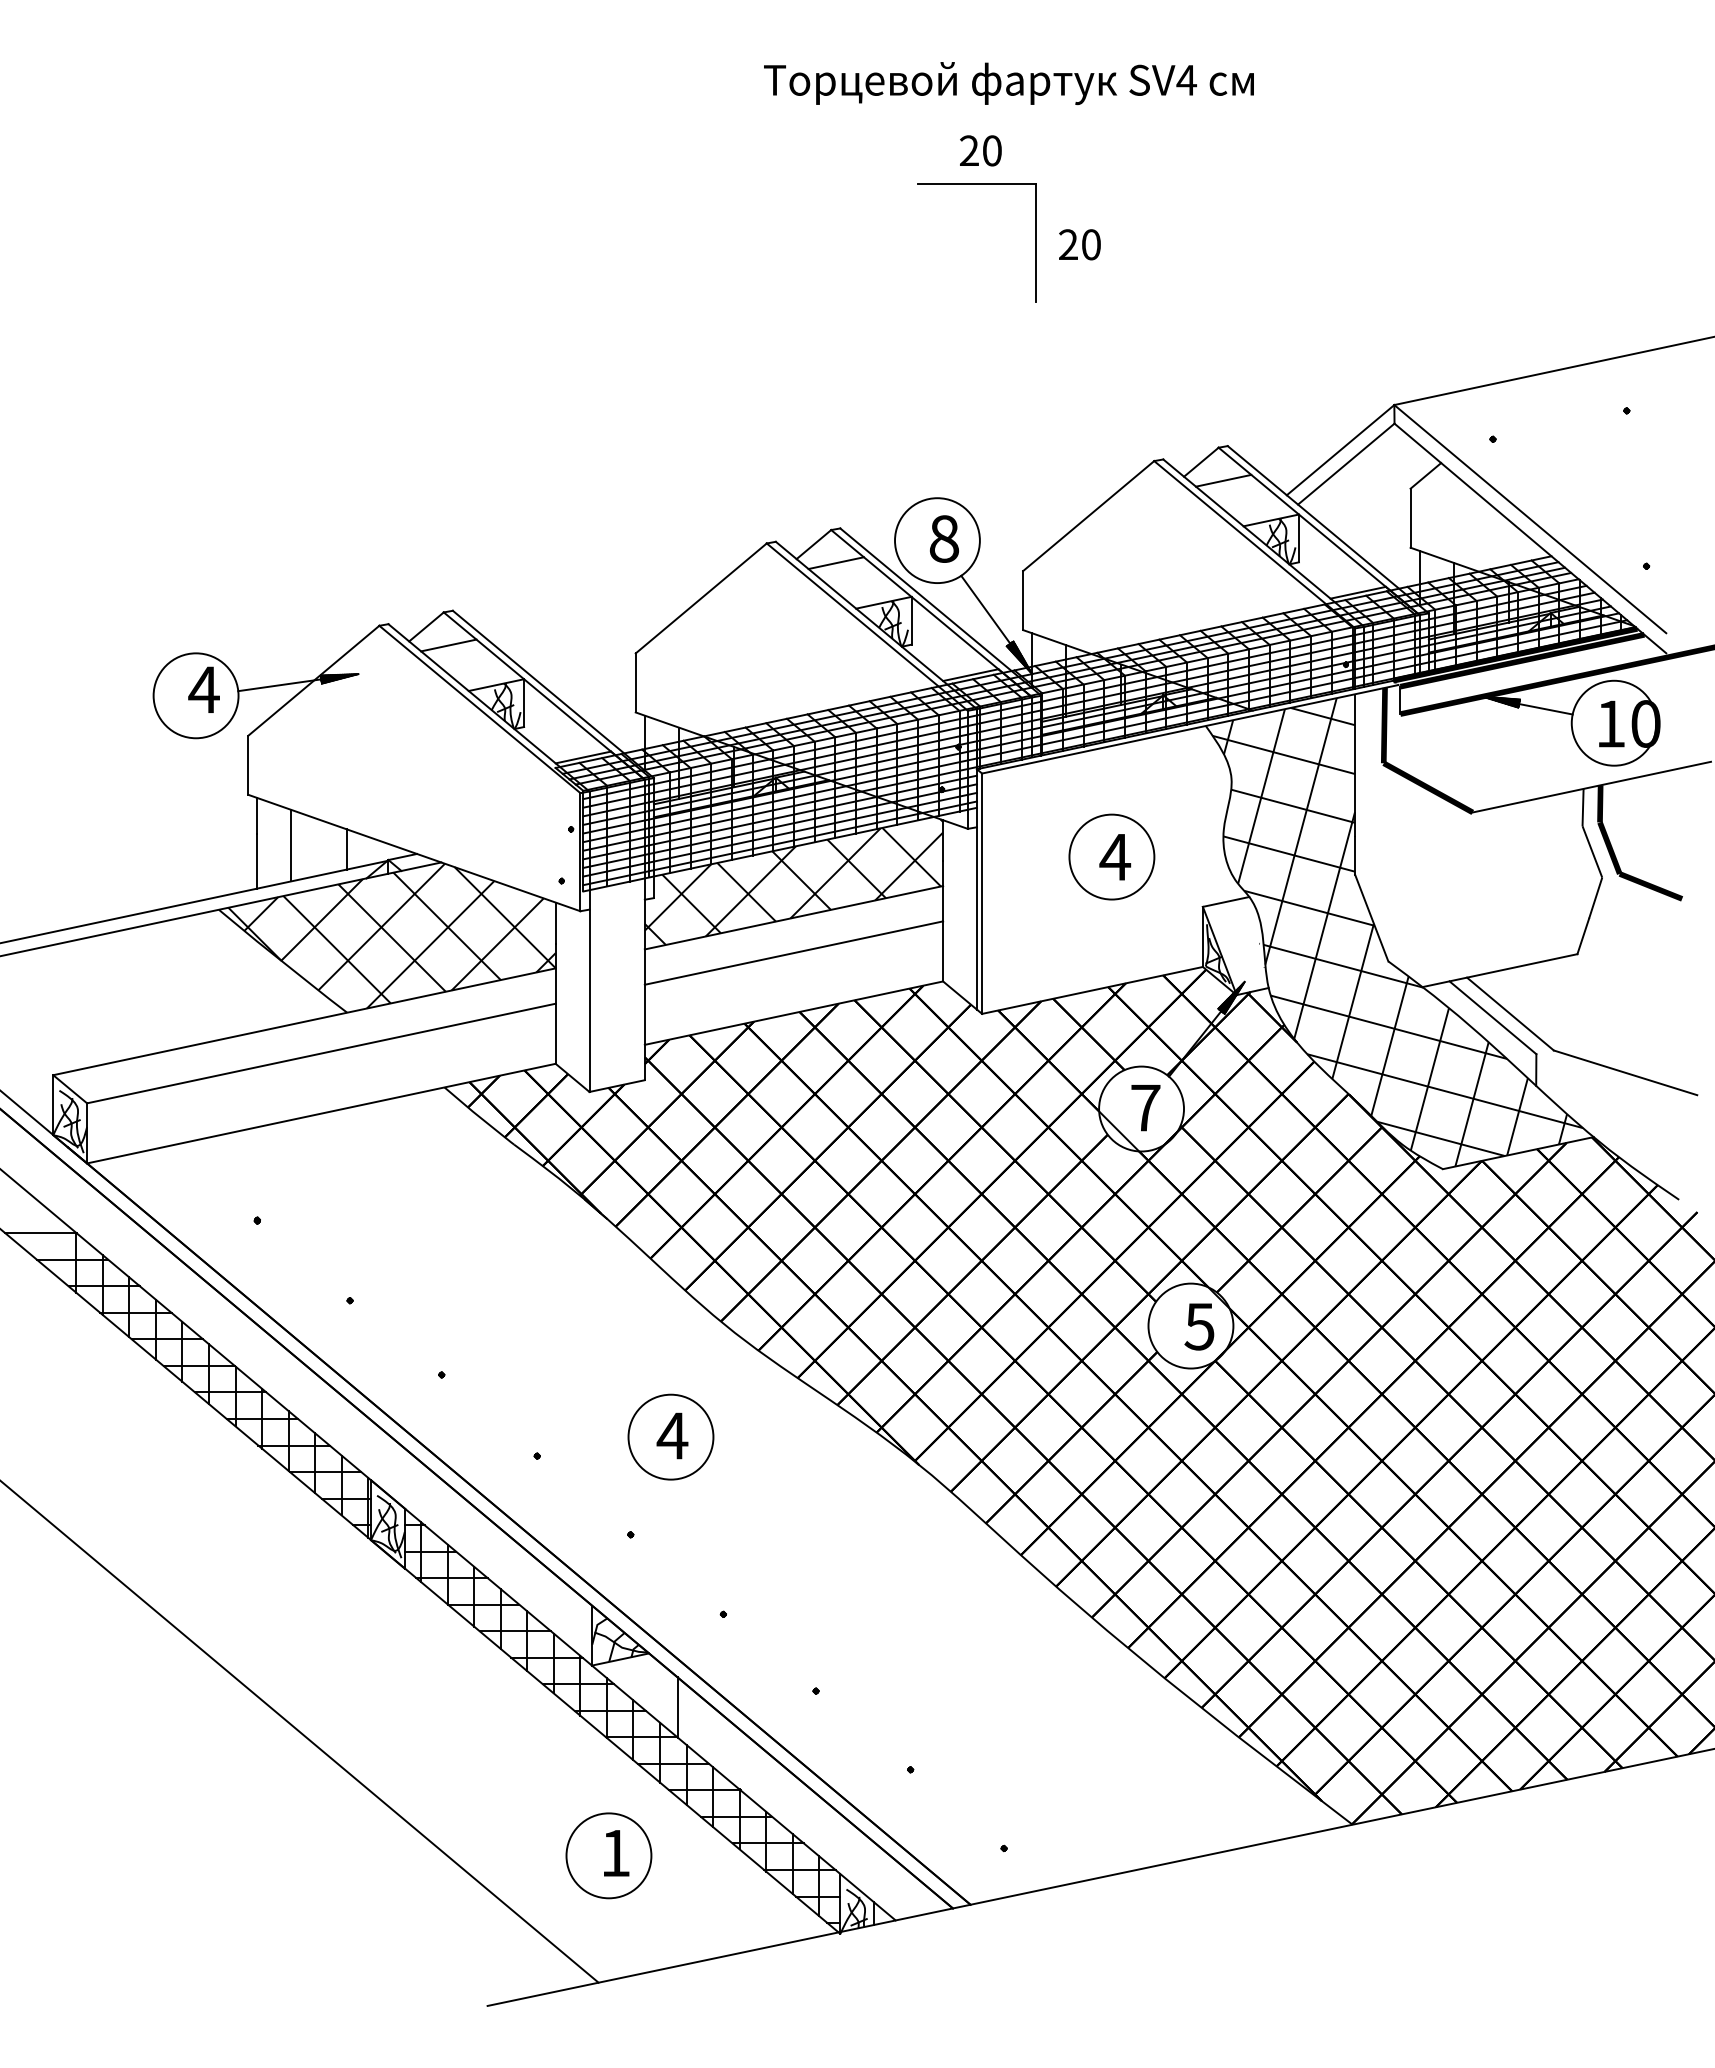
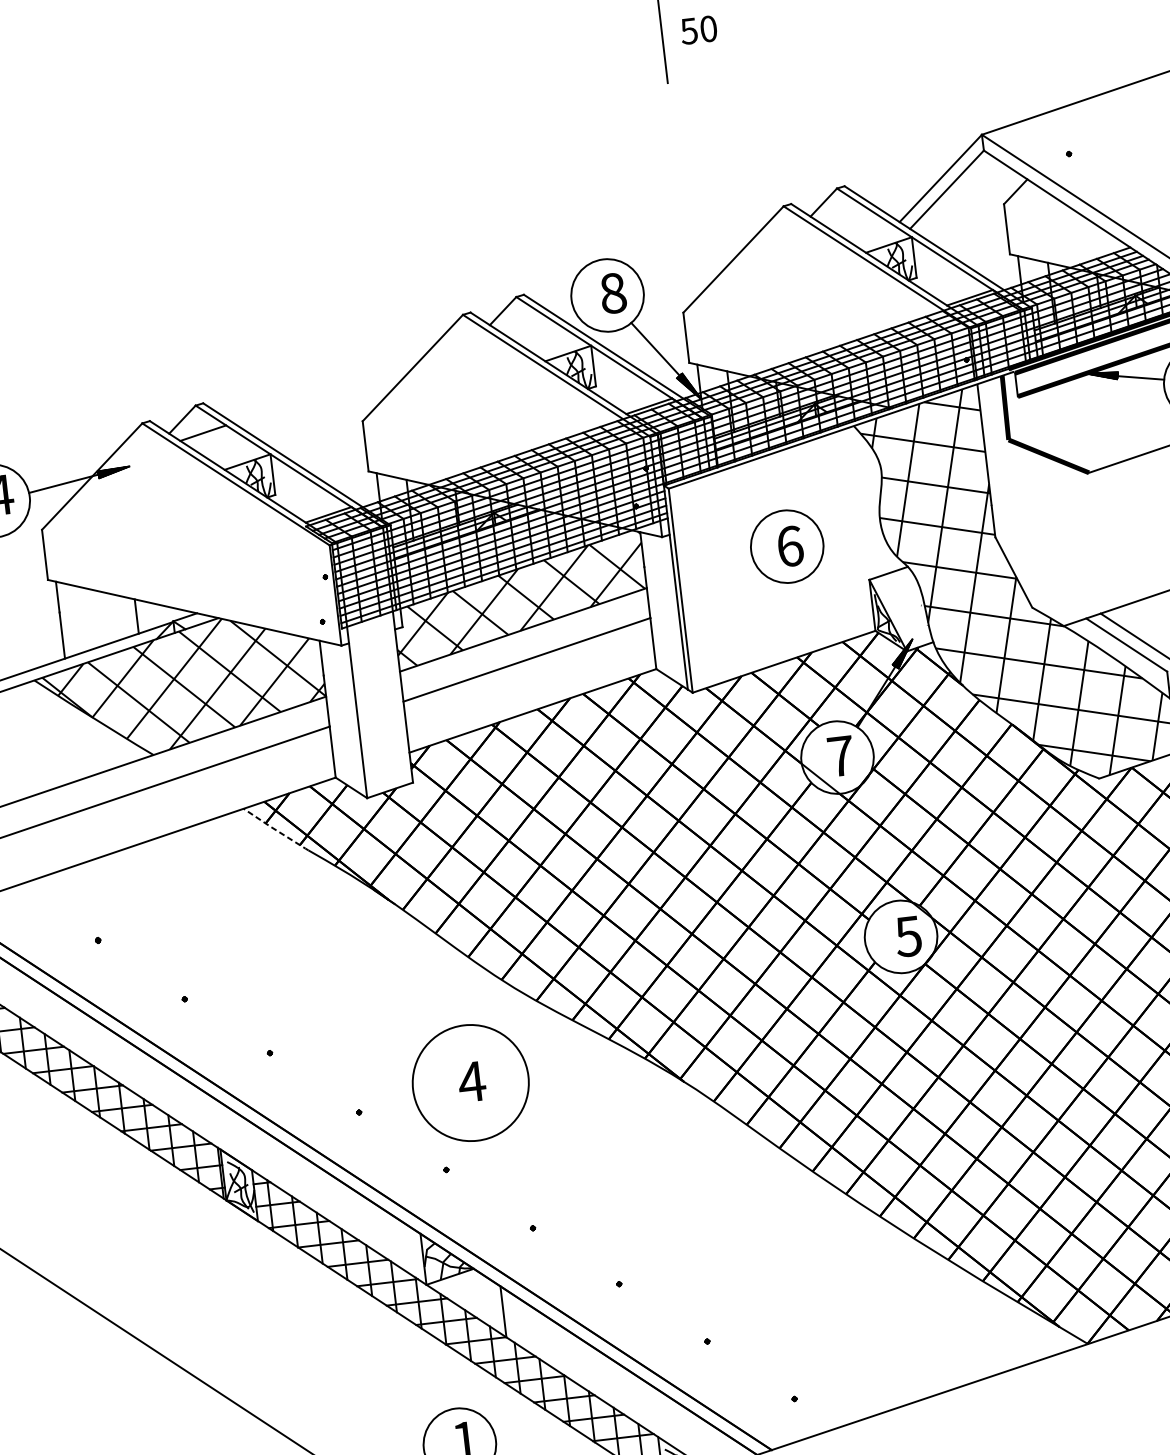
text: (1067, 244) -> (688, 31), 20 -> 50
line: (1223, 480) -> (844, 215), removed
line: (835, 563) -> (523, 325), removed
line: (291, 845) -> (89, 618), removed
text: (1115, 857) -> (790, 546), 4 -> 6
line: (478, 1116) -> (275, 830), solid -> dashed
circle: (670, 1436) -> (470, 1082), size x1.6

